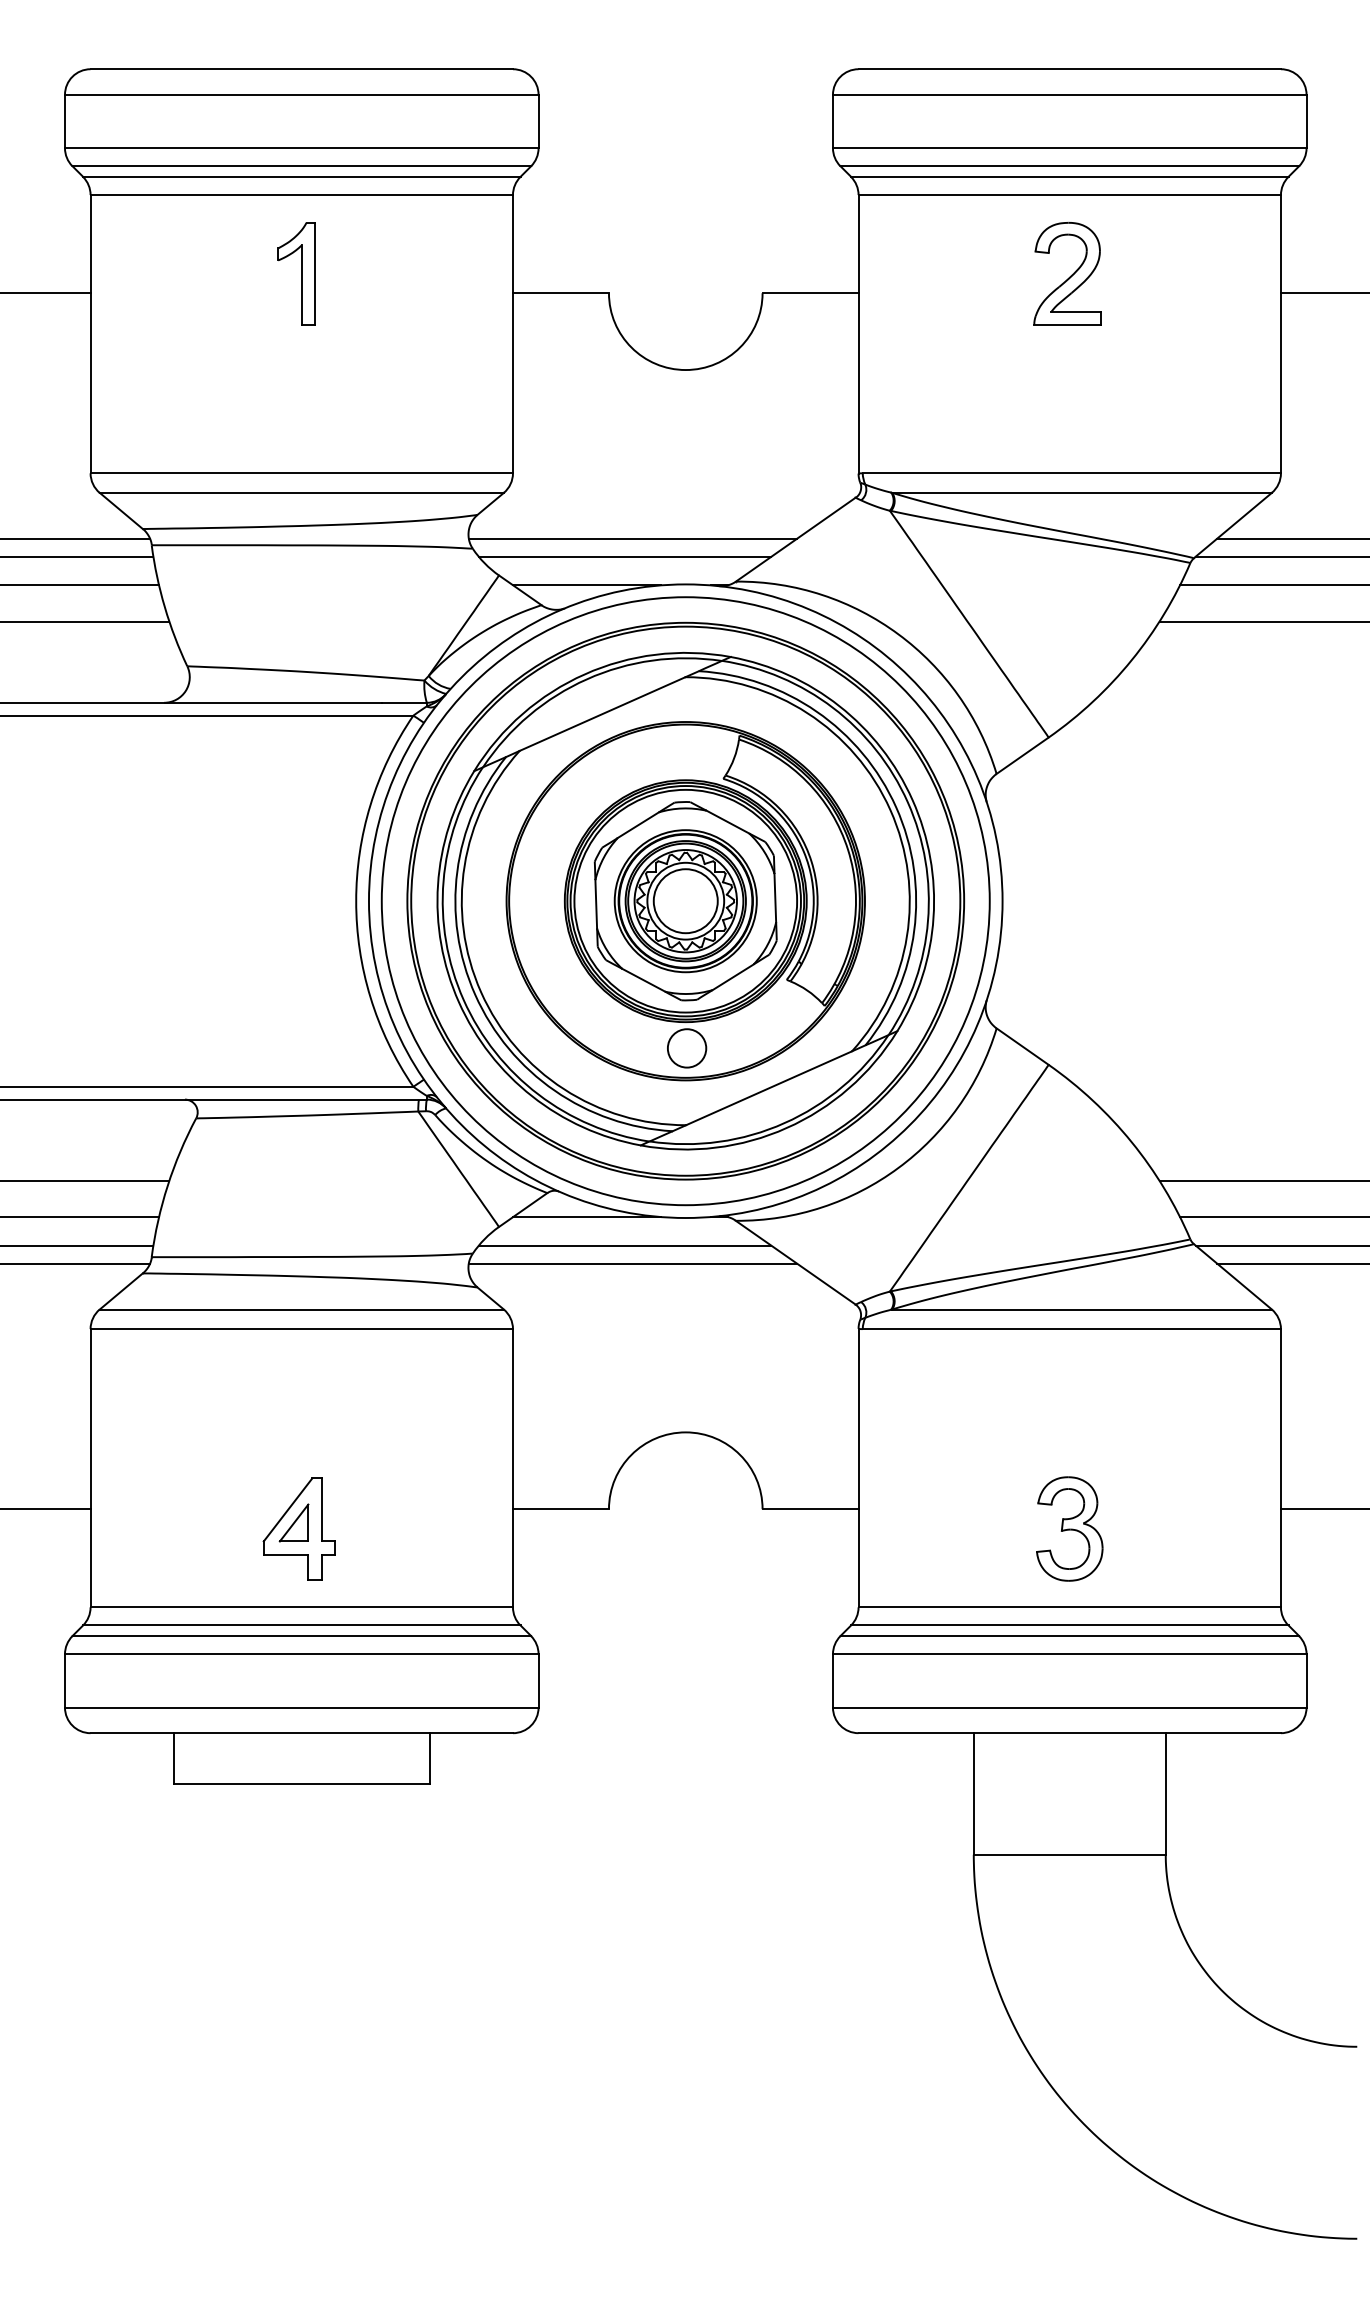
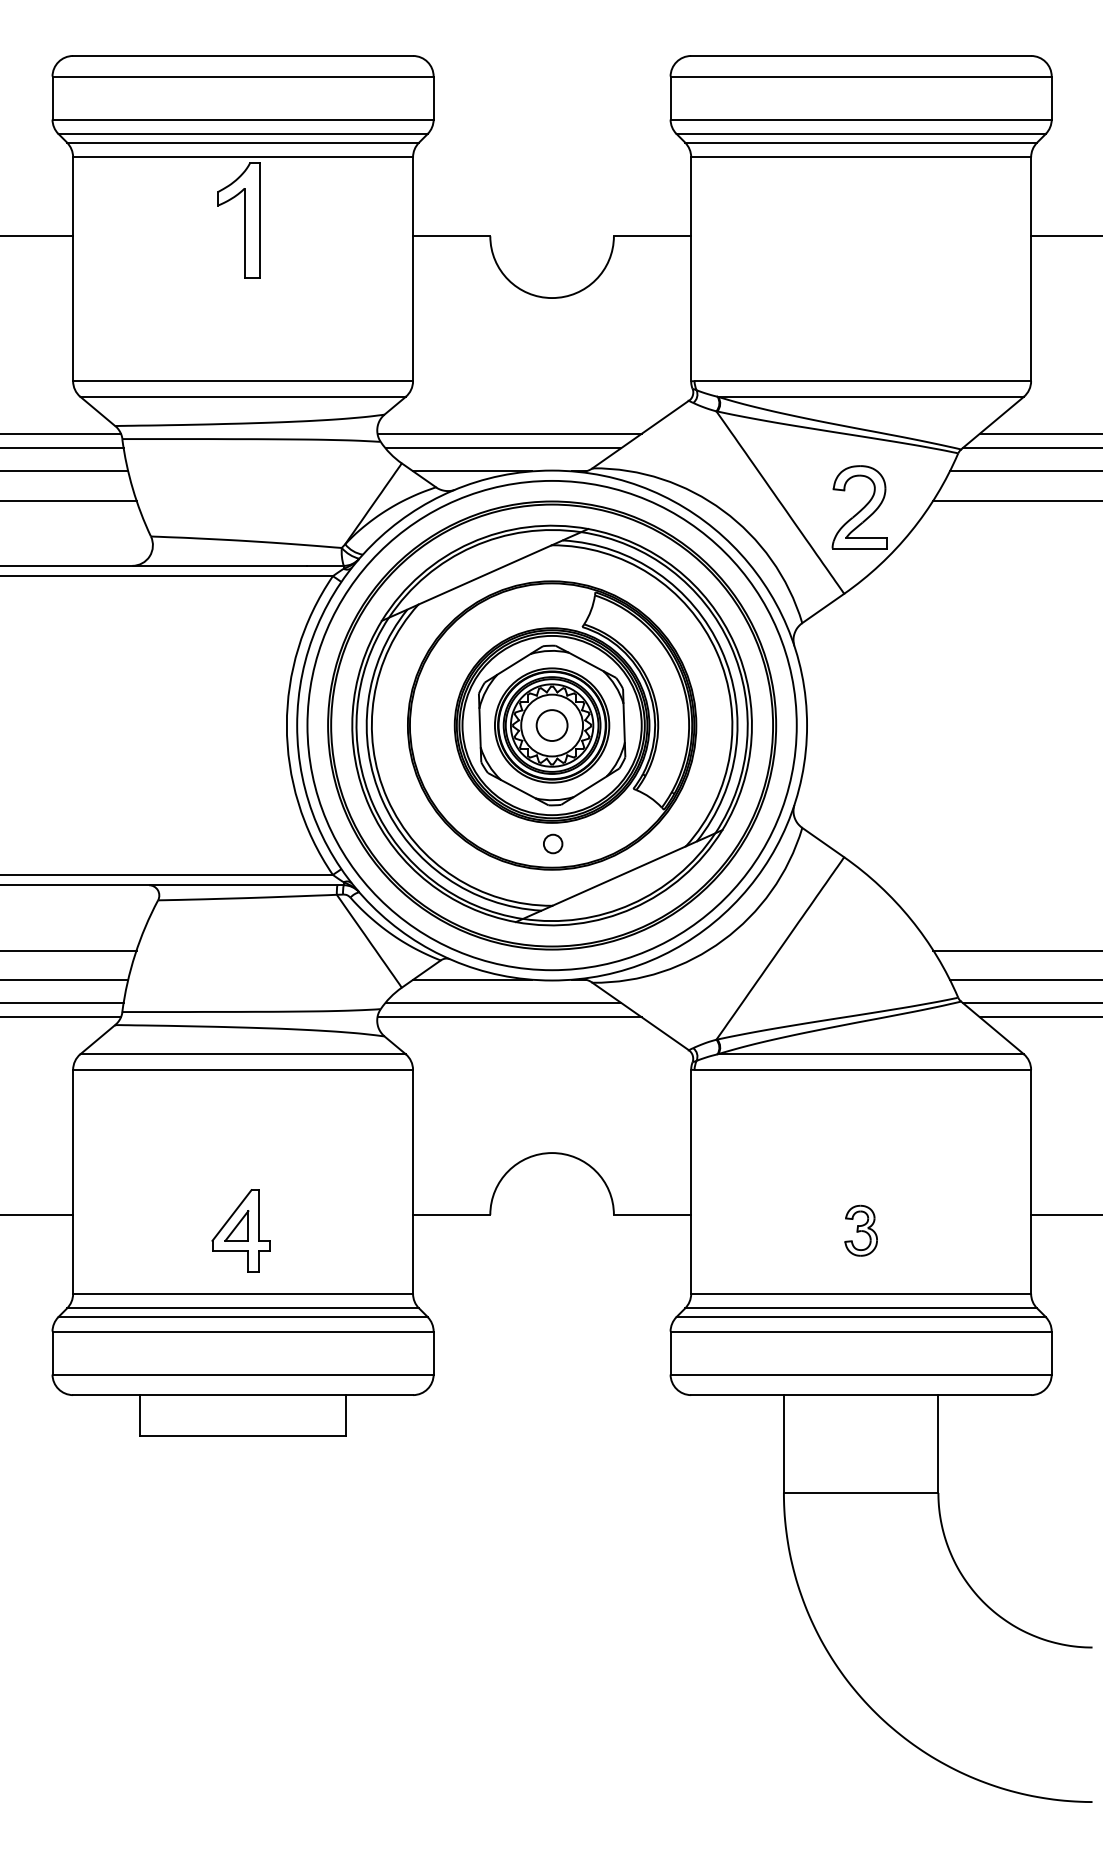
part: (296, 273) -> (238, 220), size x1.4
part: (1067, 273) -> (859, 506), moved
circle: (685, 901) -> (551, 725), size x0.6
circle: (686, 1048) -> (552, 844), size x0.6
part: (1069, 1528) -> (860, 1230), size x0.6

